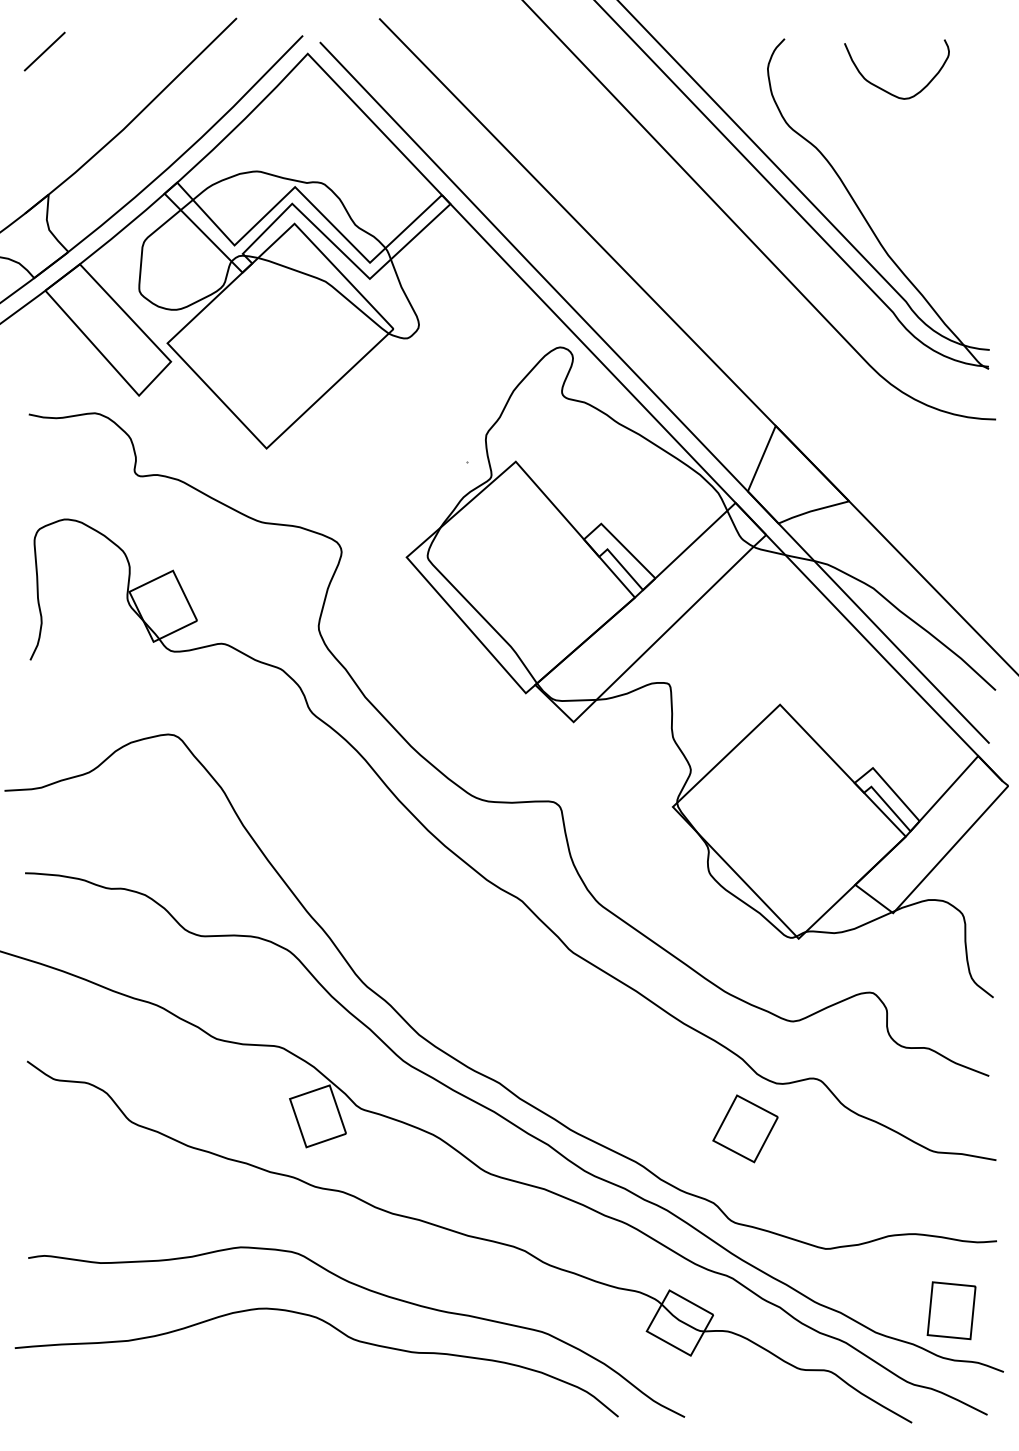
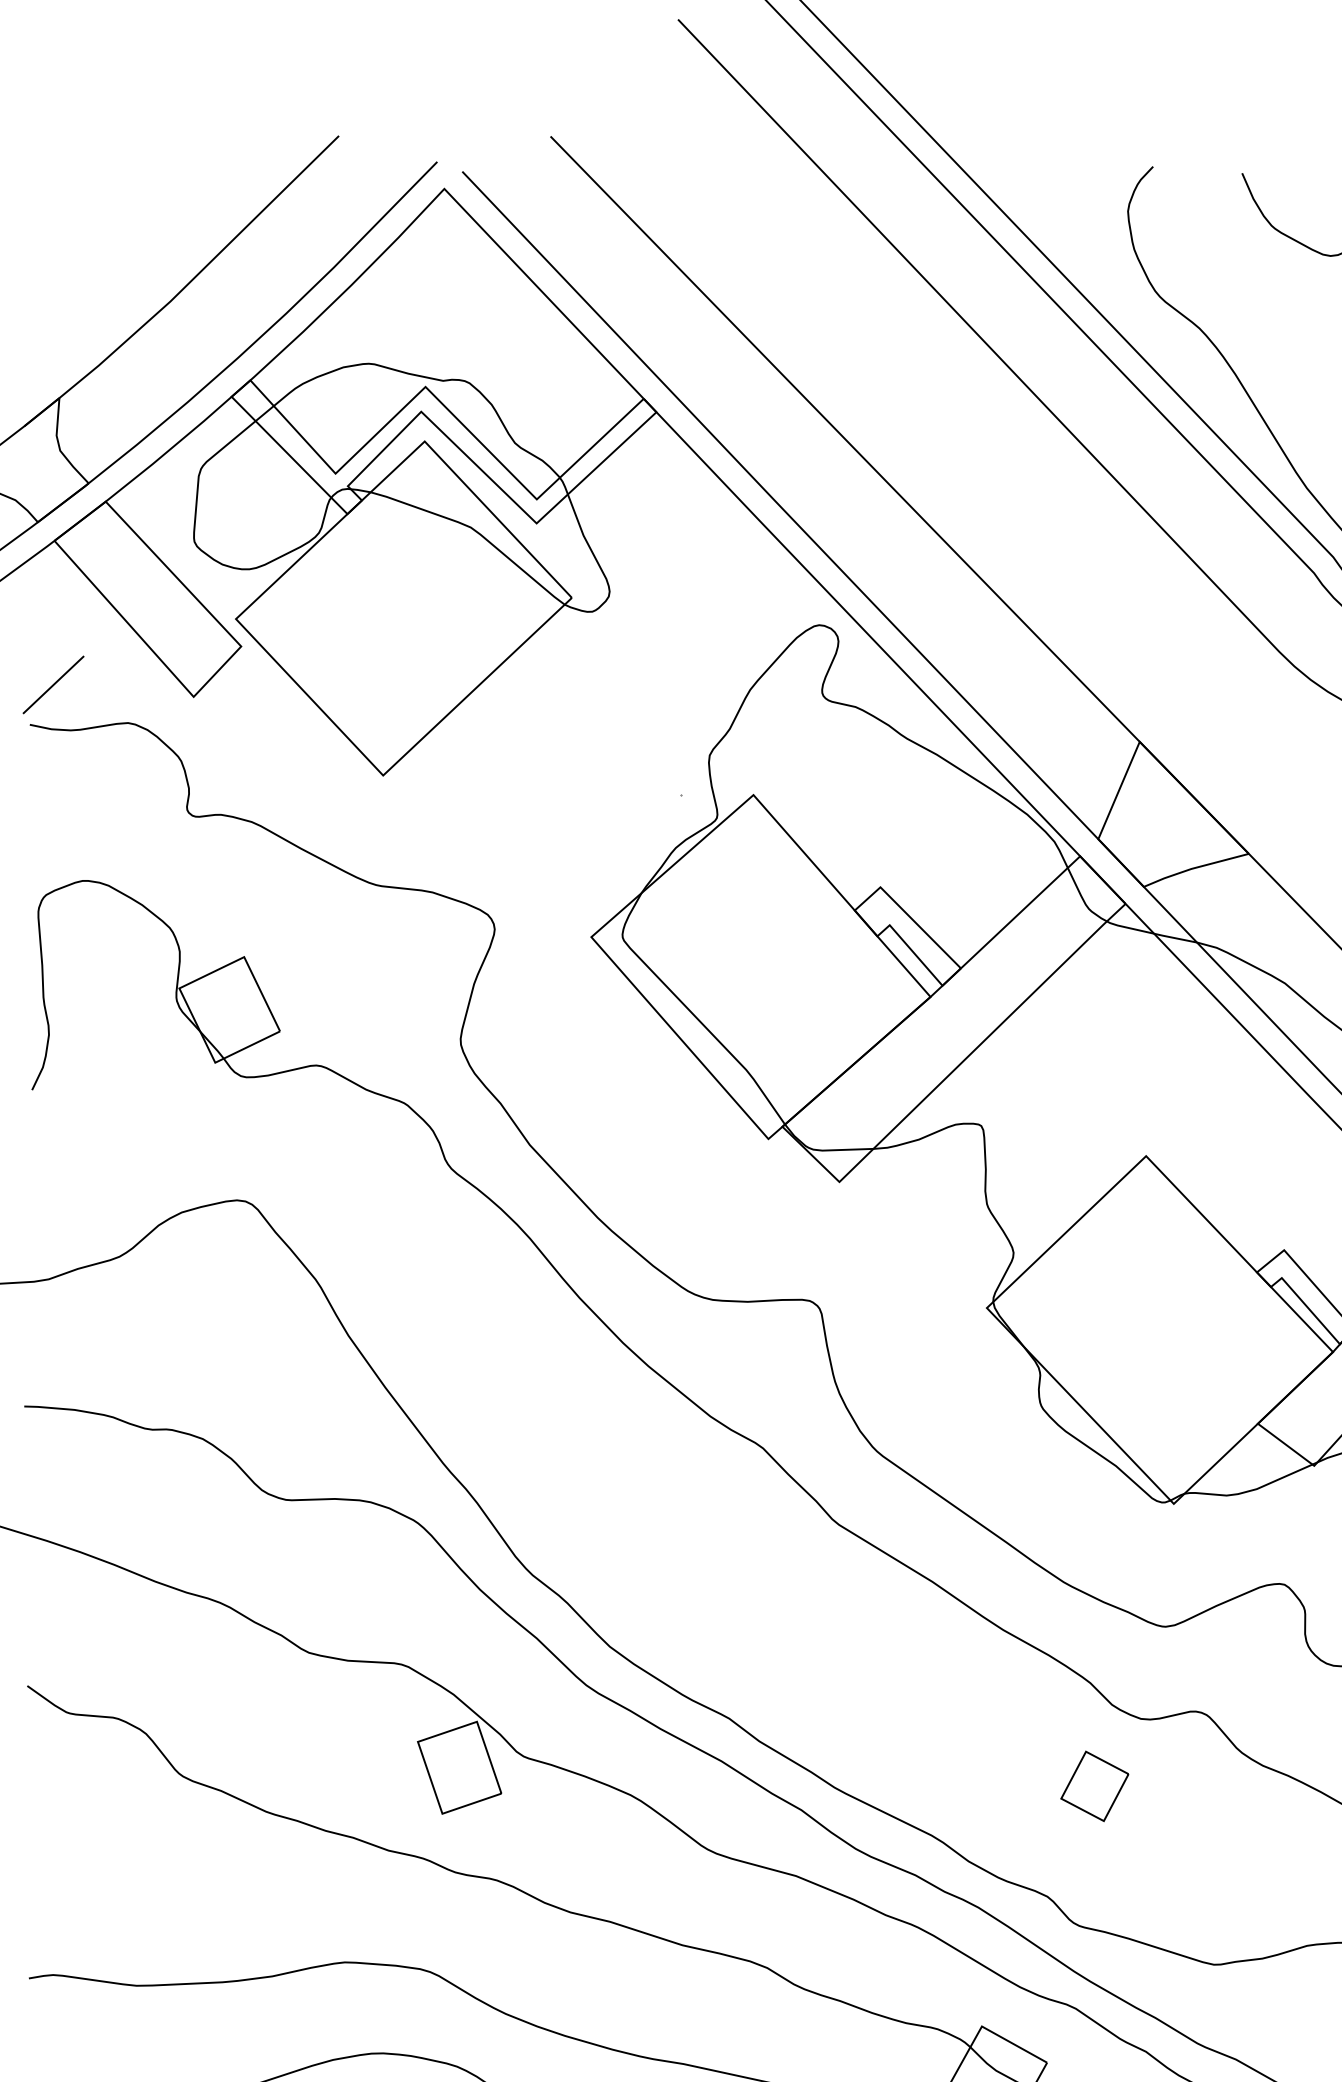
line: (44, 51) -> (53, 684), moved
part: (745, 1128) -> (1094, 1785), size x0.7

